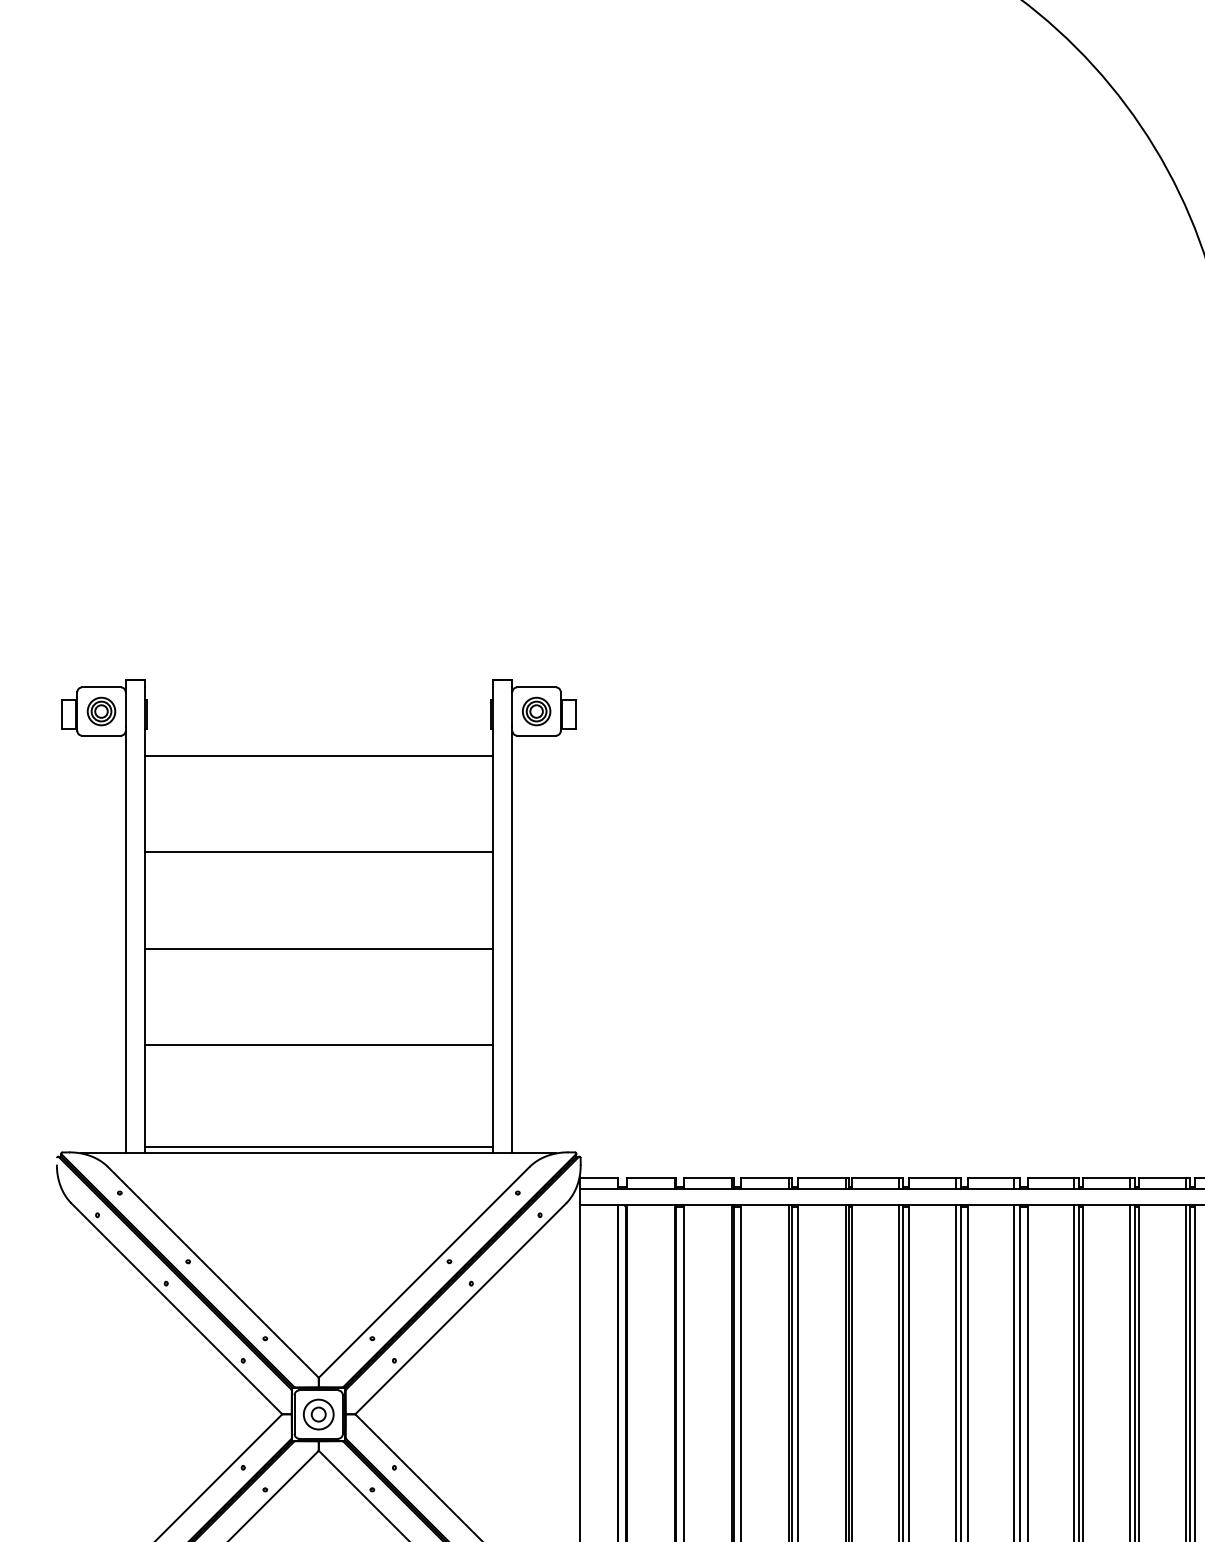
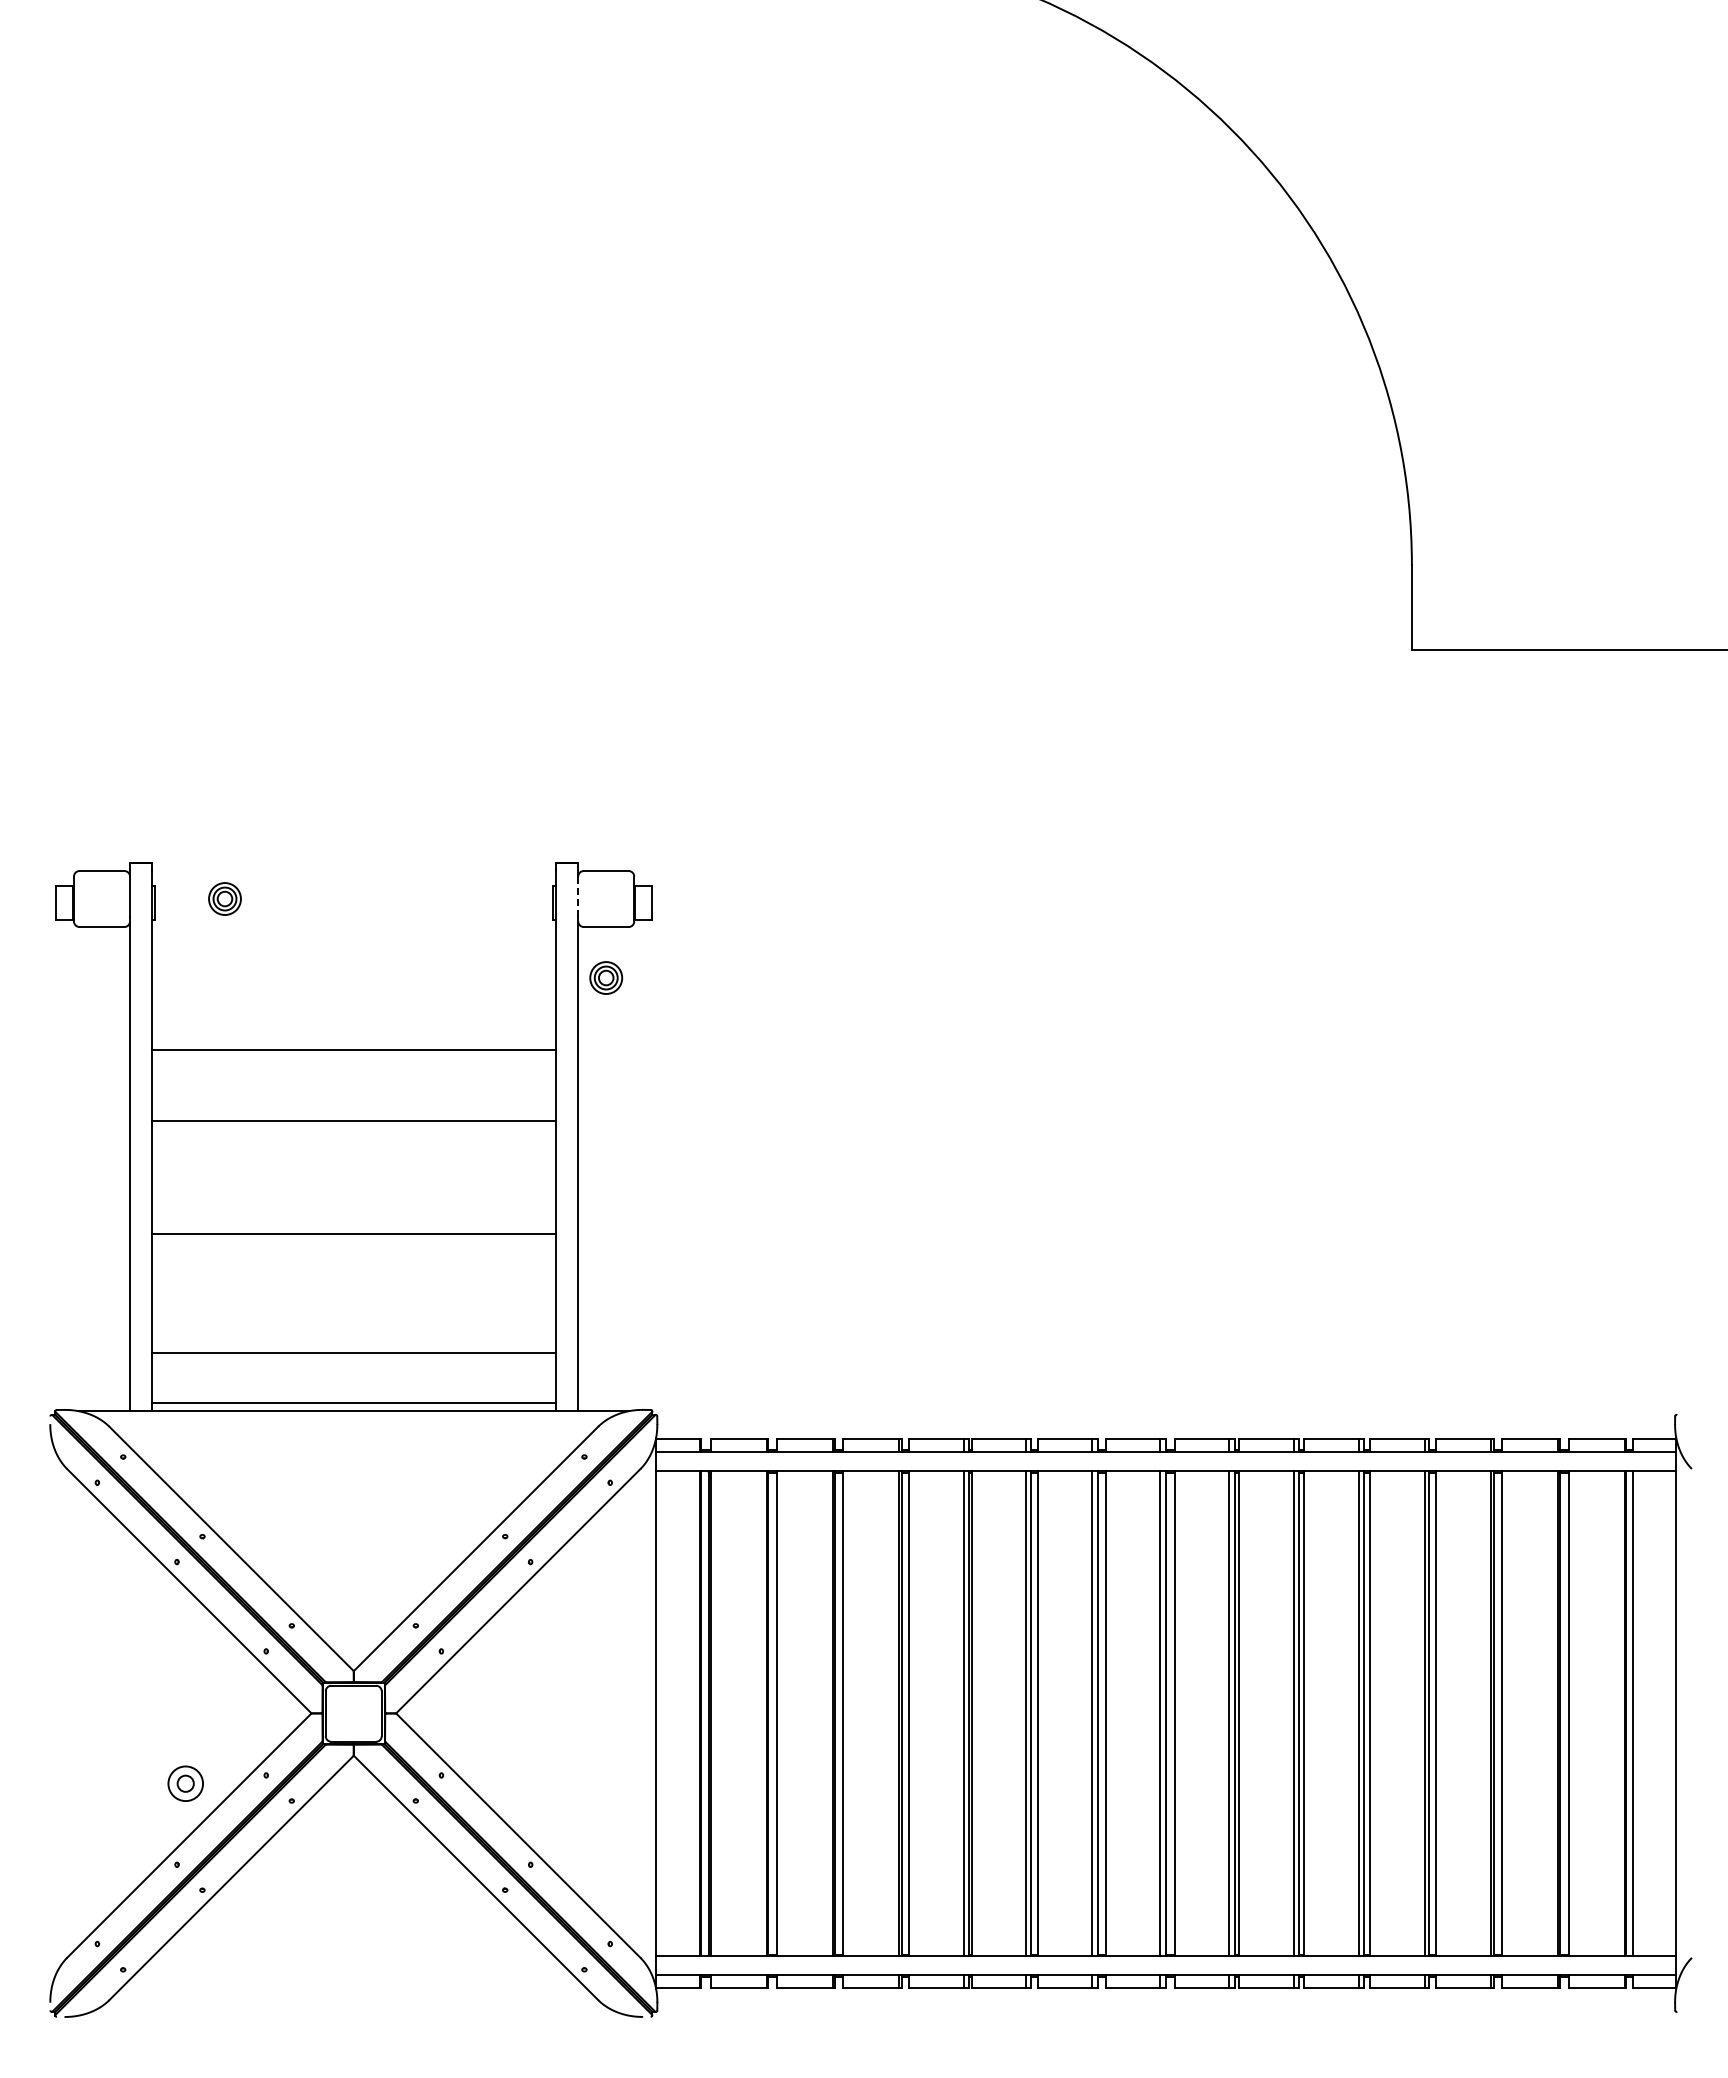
line: (512, 709) -> (578, 896), solid -> dashed
part: (101, 711) -> (224, 898), moved
part: (536, 711) -> (606, 977), moved
line: (318, 755) -> (353, 1050), moved
line: (318, 851) -> (353, 1120), moved
line: (318, 948) -> (353, 1233), moved
line: (318, 1045) -> (353, 1352), moved
part: (318, 1414) -> (185, 1783), moved

